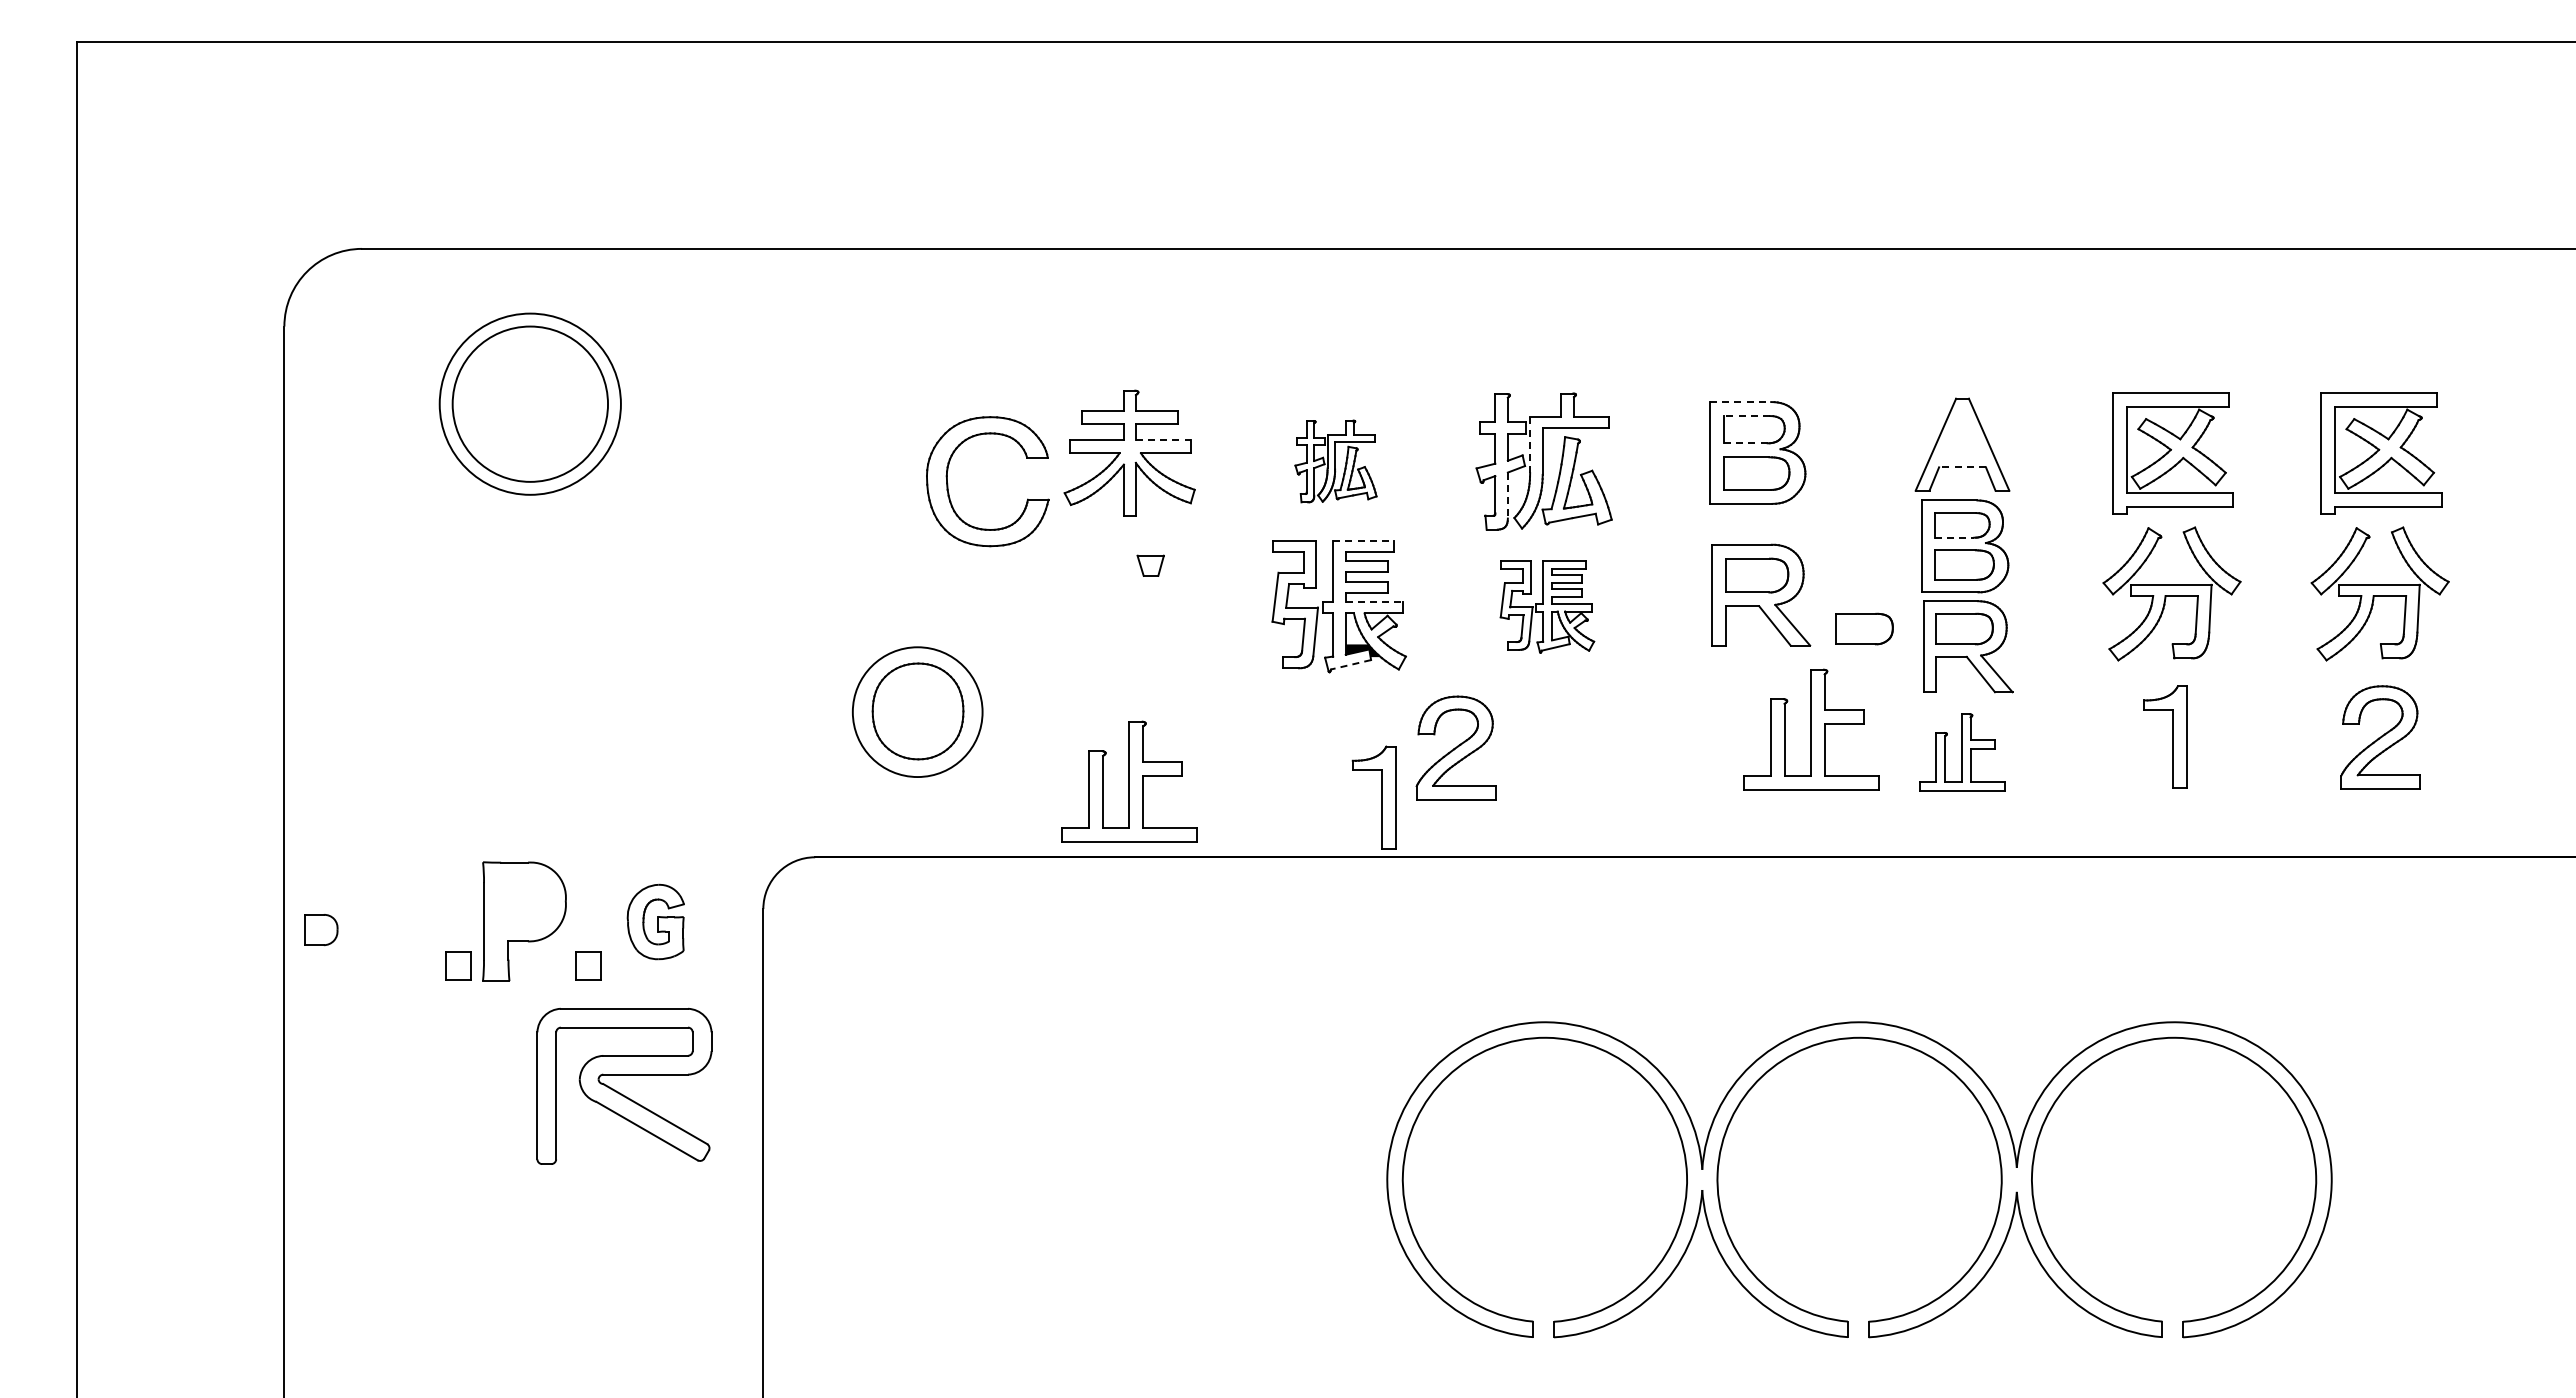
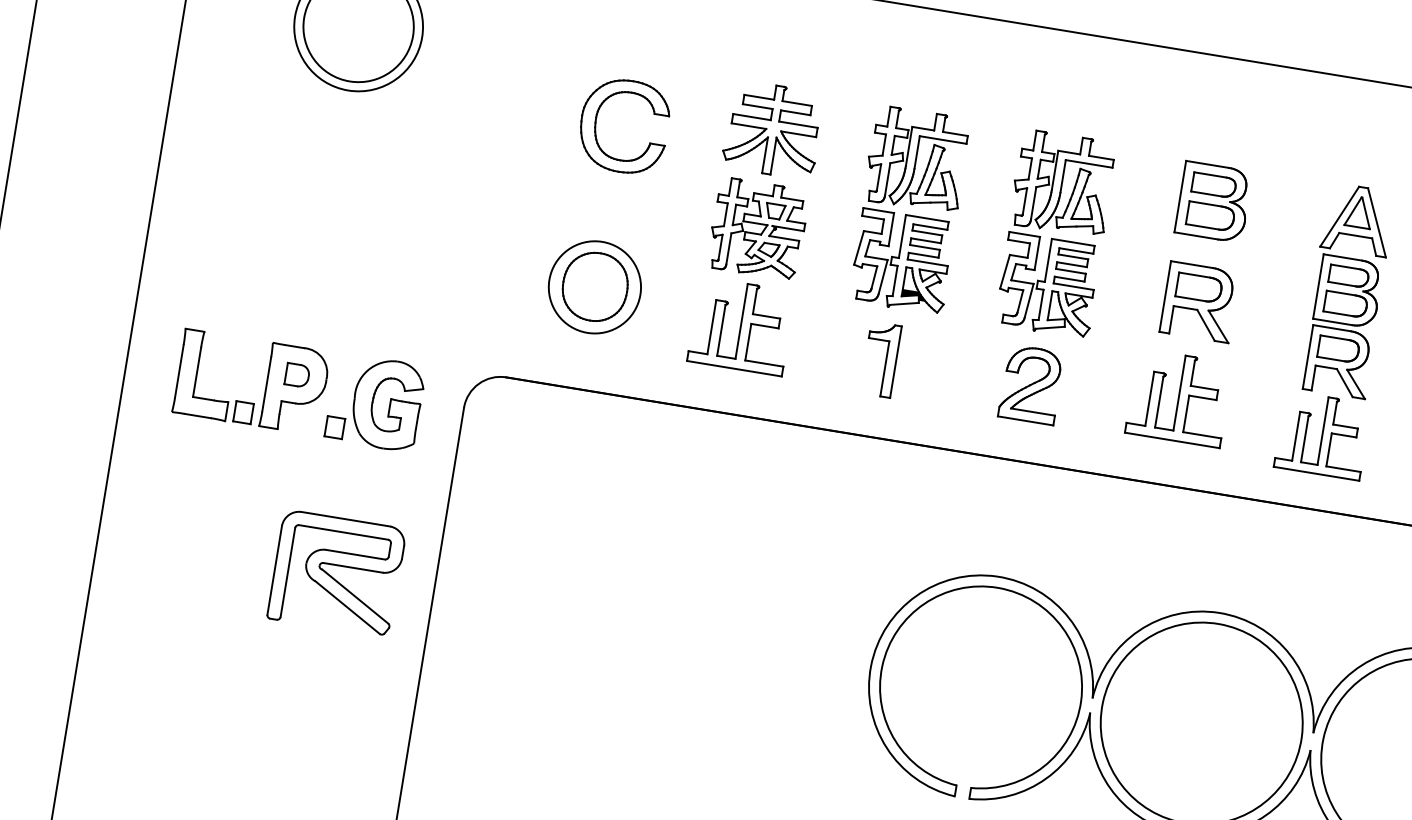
line: (1740, 402) -> (1207, 164), dashed -> solid
line: (1747, 416) -> (1210, 175), dashed -> solid
part: (1962, 434) -> (1359, 212), added
line: (1163, 439) -> (798, 124), dashed -> solid
line: (1745, 443) -> (1206, 194), dashed -> solid
line: (1530, 444) -> (1055, 170), dashed -> solid
part: (1335, 461) -> (916, 159), size x1.67
line: (1962, 467) -> (1355, 235), dashed -> solid
part: (948, 483) -> (596, 123), moved
line: (1507, 495) -> (1033, 203), dashed -> solid
line: (1954, 537) -> (1342, 283), dashed -> solid
line: (1364, 540) -> (927, 218), dashed -> solid
part: (1130, 593) -> (757, 228), added
line: (1374, 602) -> (927, 262), dashed -> solid
part: (1547, 606) -> (1048, 285), size x1.43
part: (1864, 628) -> (1268, 337), removed
line: (1351, 664) -> (904, 303), dashed -> solid
part: (1811, 729) -> (1179, 397), moved
part: (1455, 747) -> (1031, 384), moved
part: (1961, 752) -> (1322, 435), size x1.43
part: (1129, 781) -> (741, 325), moved
part: (1381, 797) -> (885, 360), moved
part: (655, 921) -> (387, 404), size x1.67
part: (385, 922) -> (197, 373), added
part: (321, 930) -> (297, 375), moved
part: (620, 1092) -> (333, 577), moved

